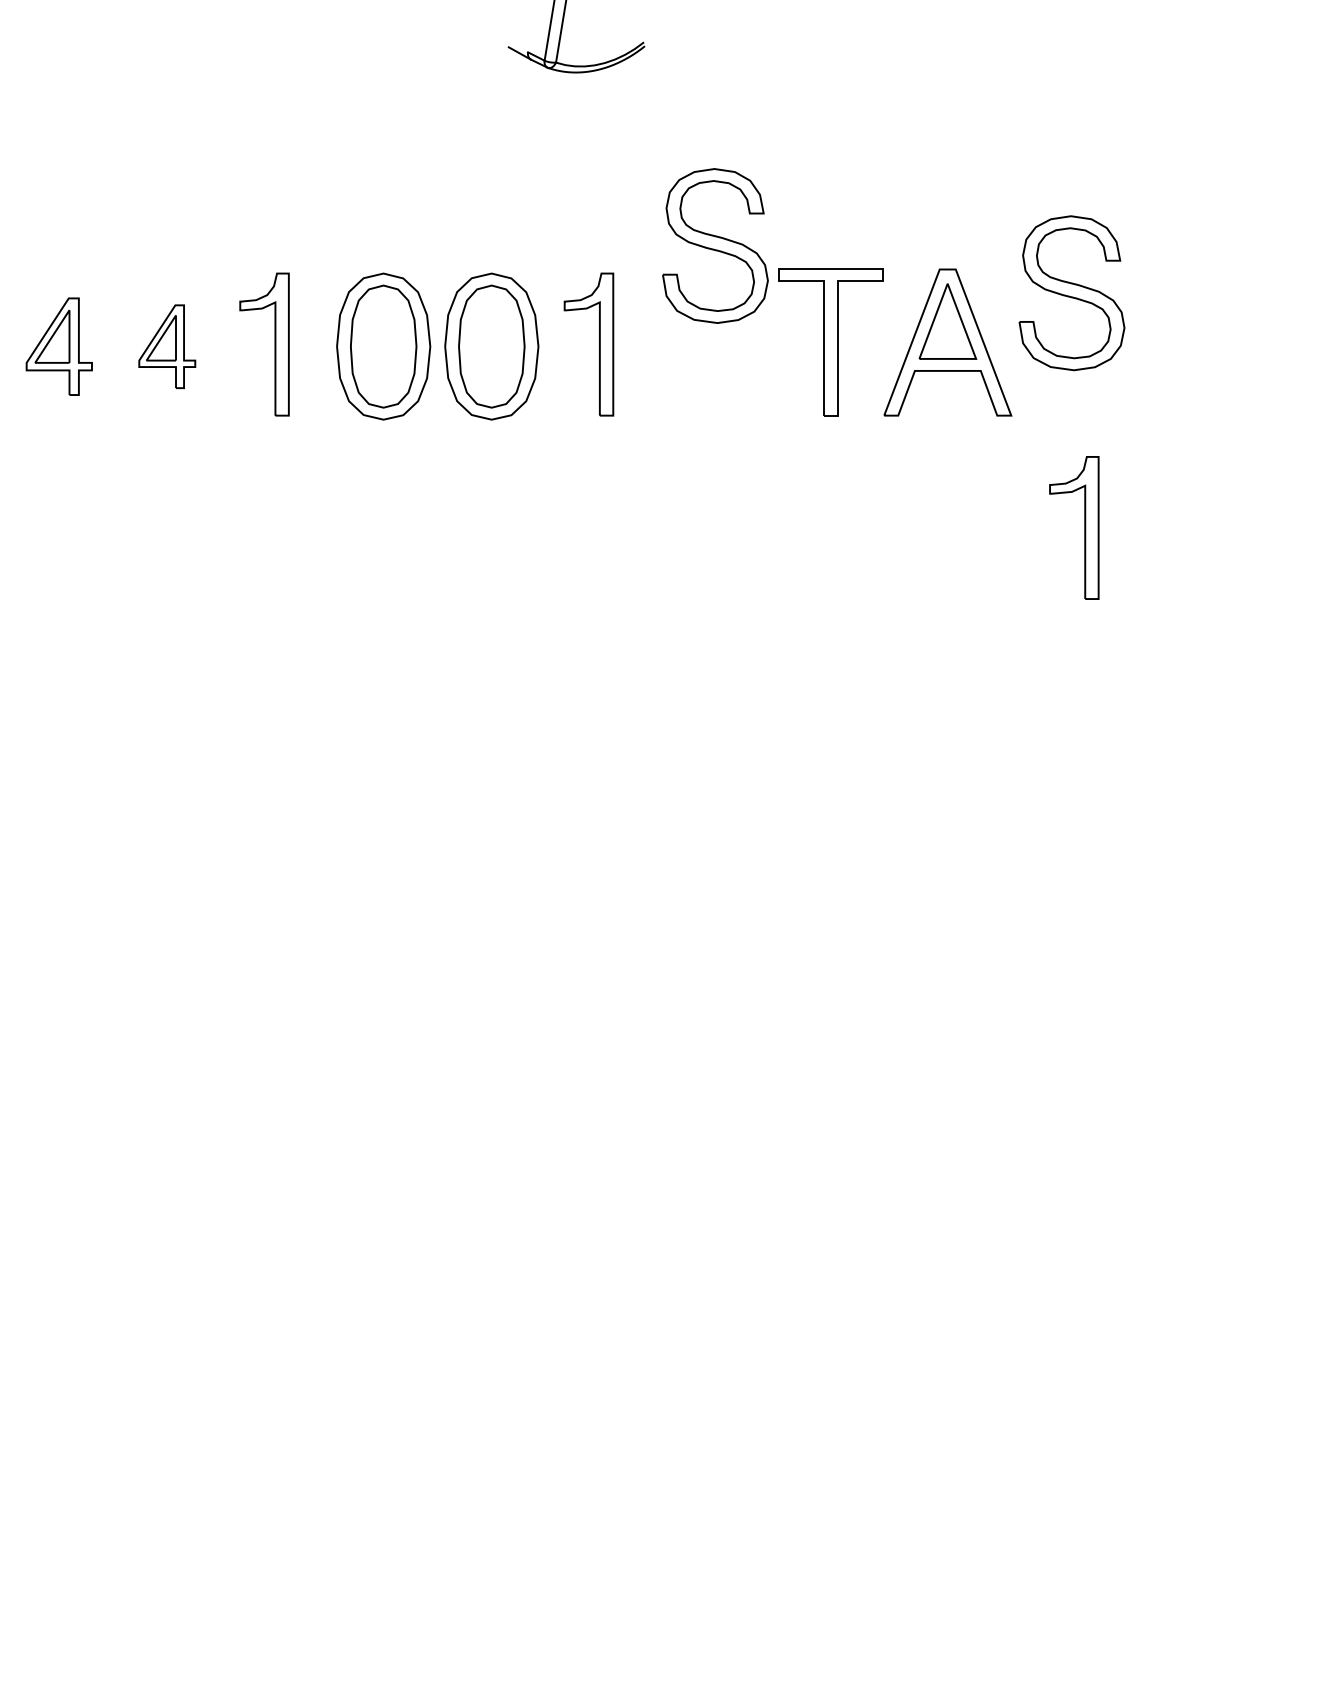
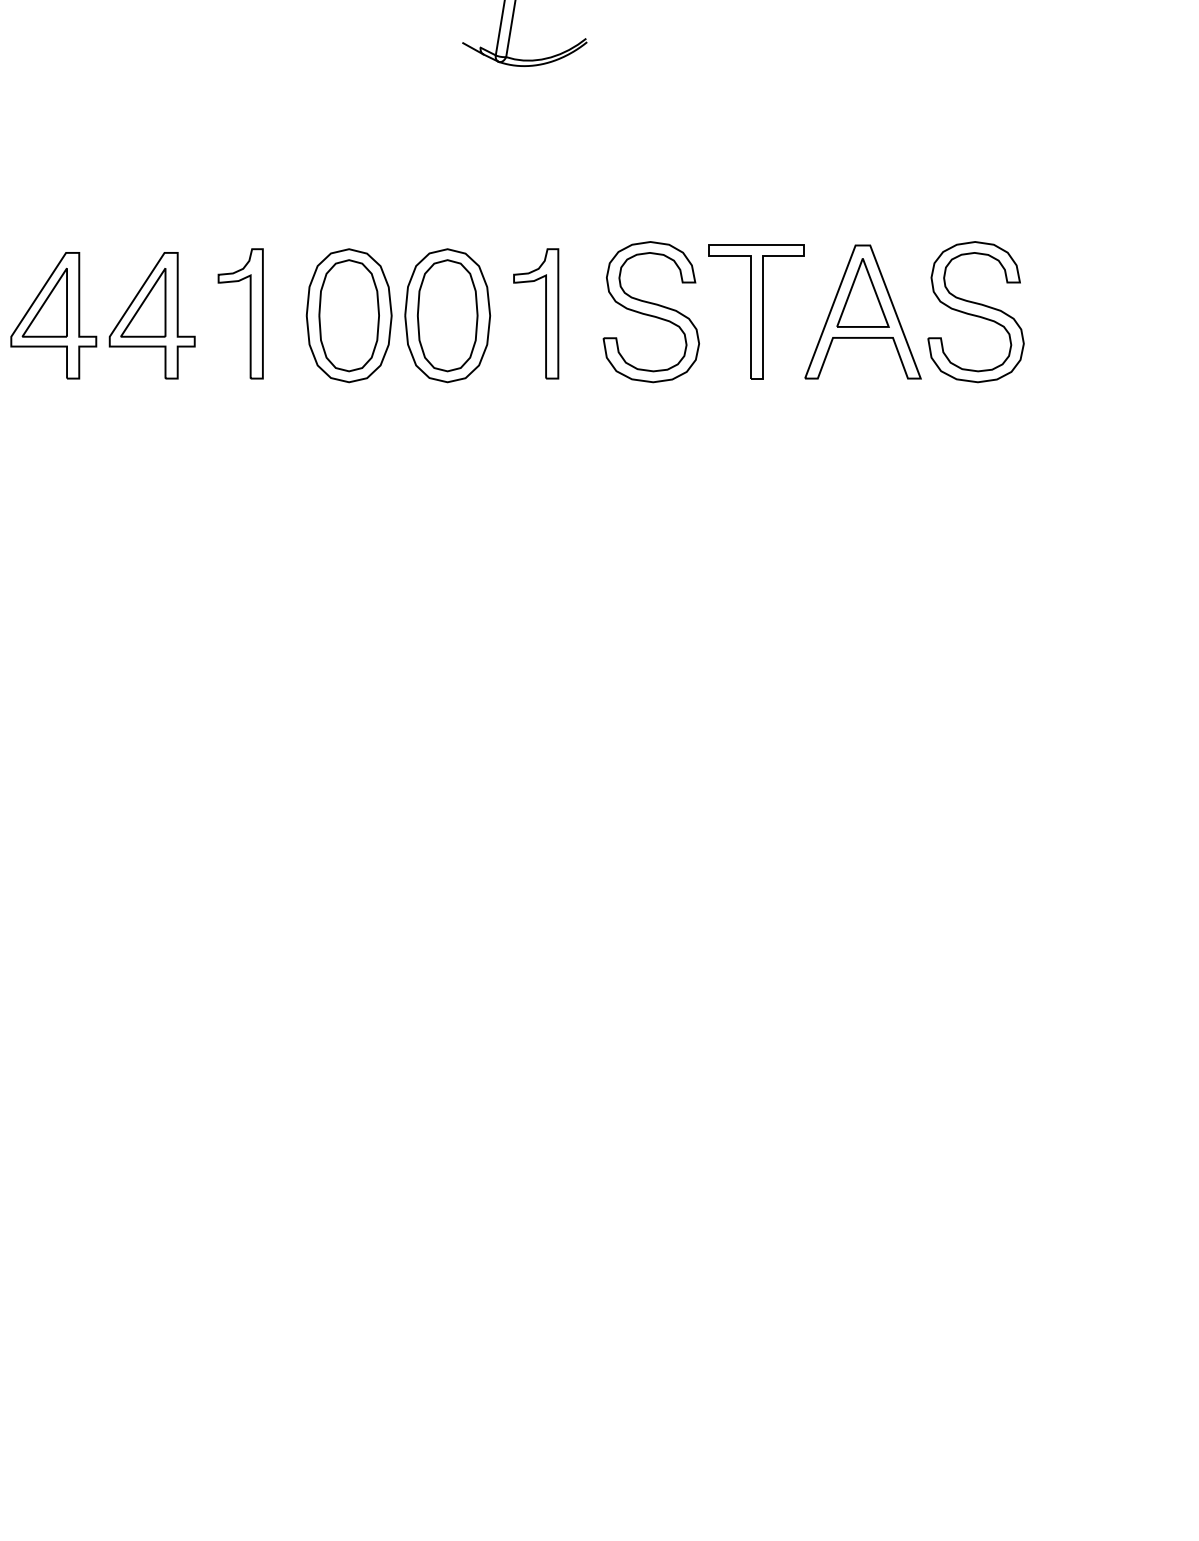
part: (714, 246) -> (650, 312), moved
part: (1071, 293) -> (975, 312), moved
part: (58, 346) -> (53, 315), size x1.43
part: (166, 346) -> (151, 315), size x1.67
part: (1084, 527) -> (987, 480), removed

